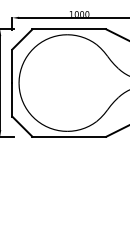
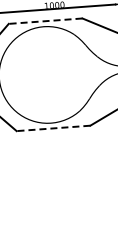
line: (69, 29) -> (45, 21), solid -> dashed
line: (69, 136) -> (53, 128), solid -> dashed

